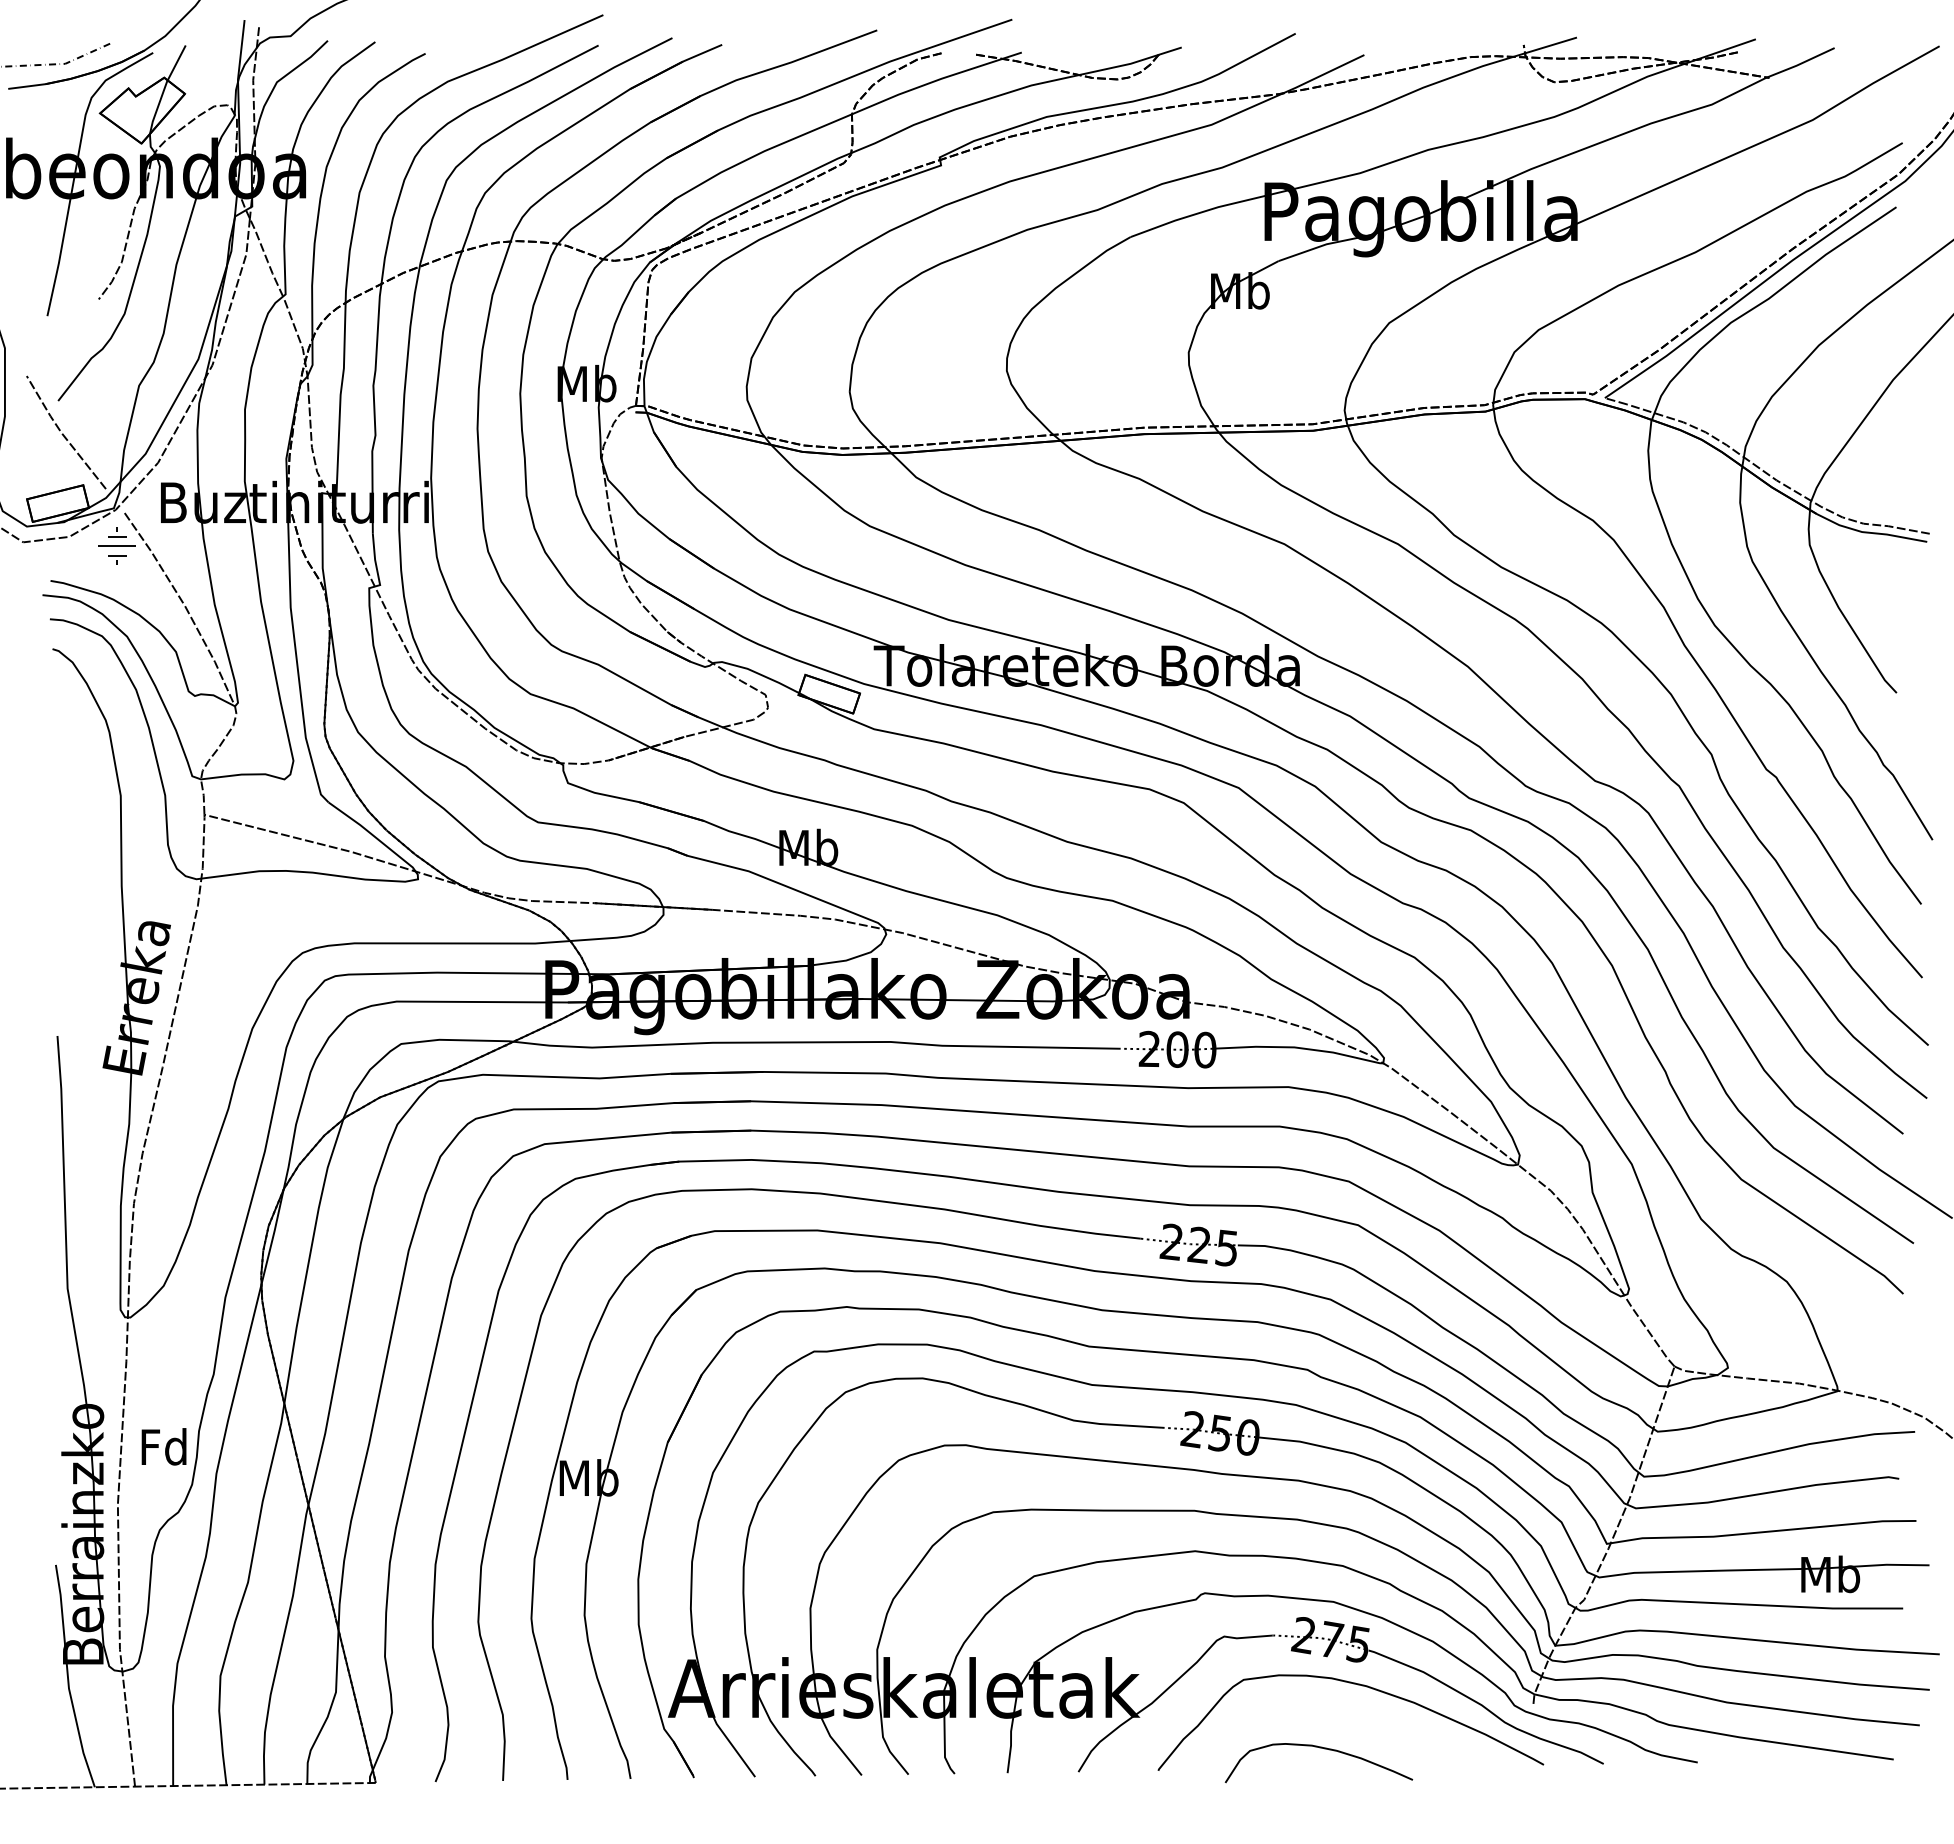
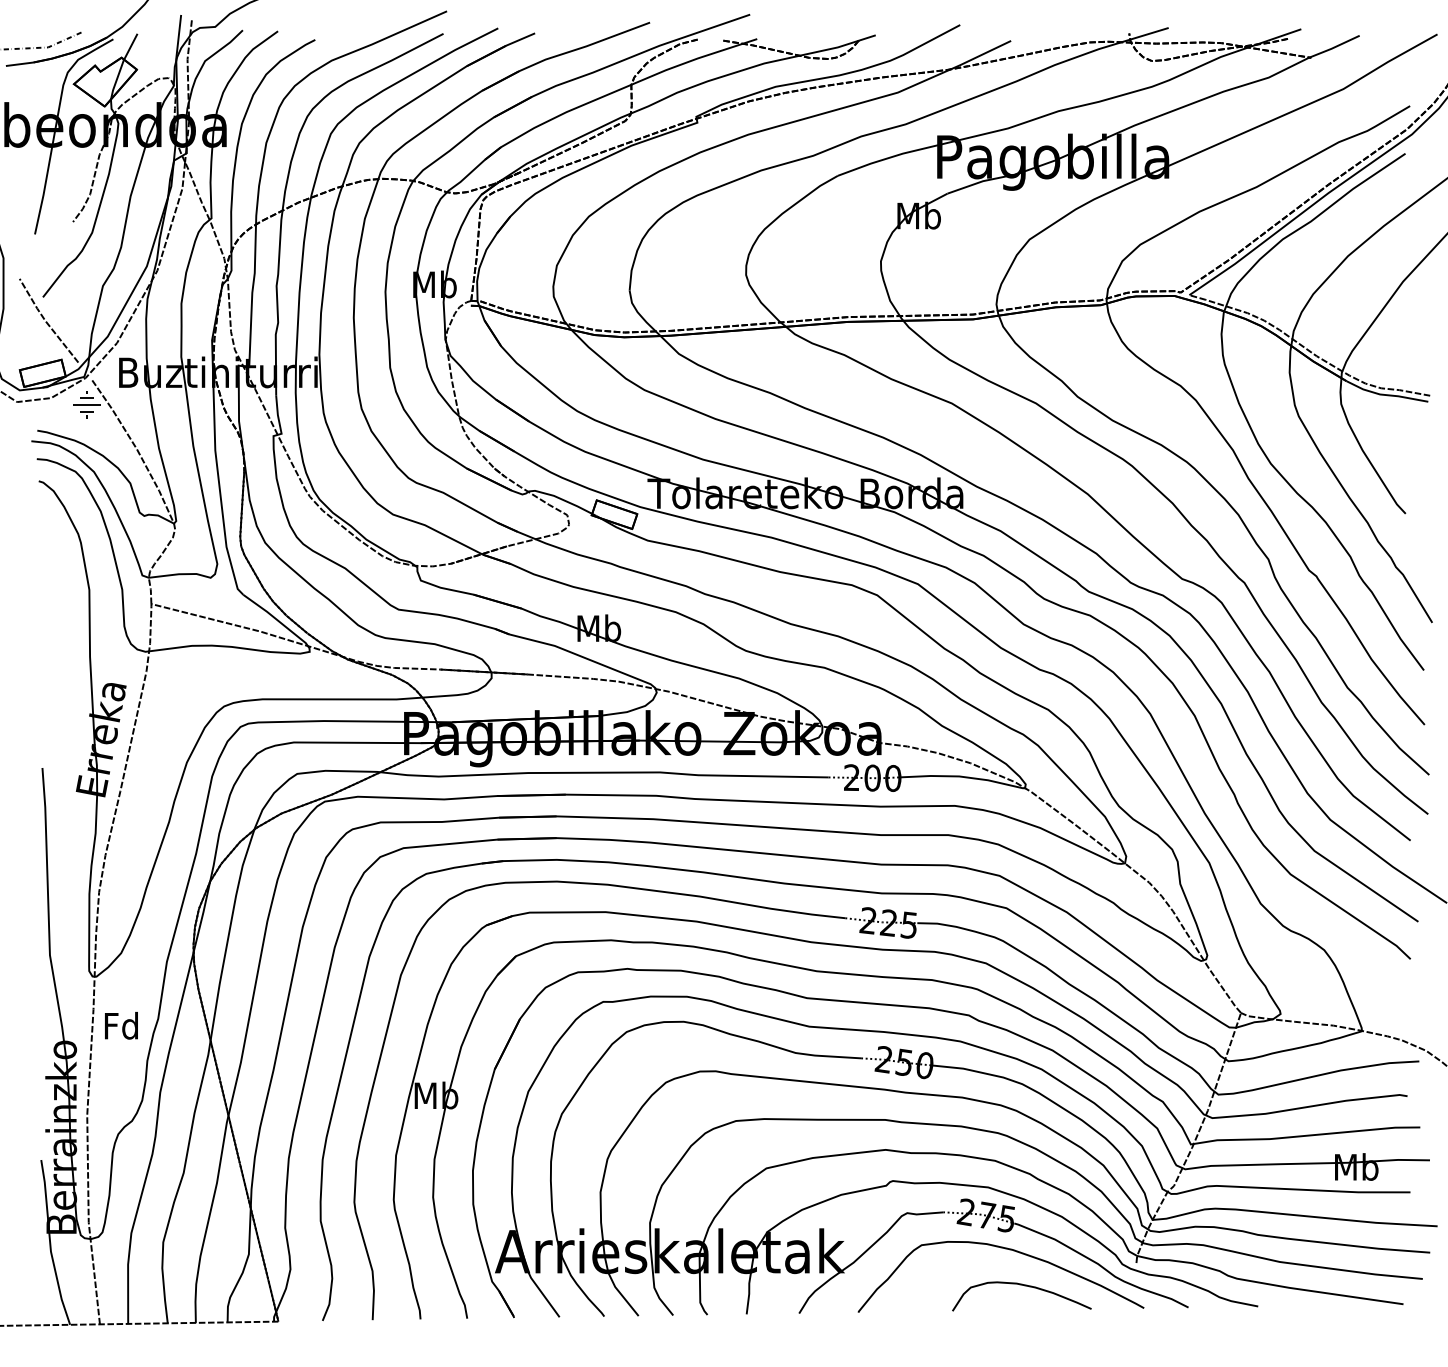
text: (163, 1446) -> (121, 1025), moved
curve: (1319, 1748) -> (1022, 1285), moved

